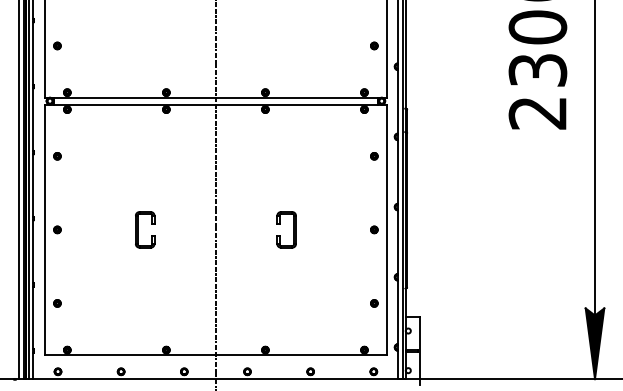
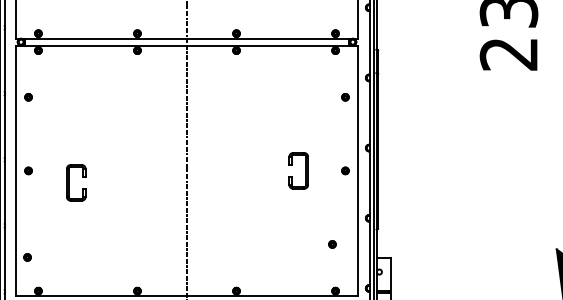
part: (138, 229) -> (69, 182), moved
part: (293, 229) -> (305, 170), moved
part: (57, 303) -> (27, 257), moved
part: (374, 303) -> (332, 244), moved

